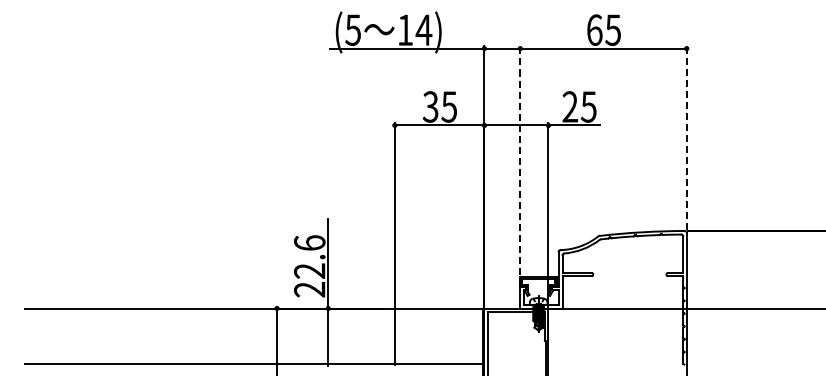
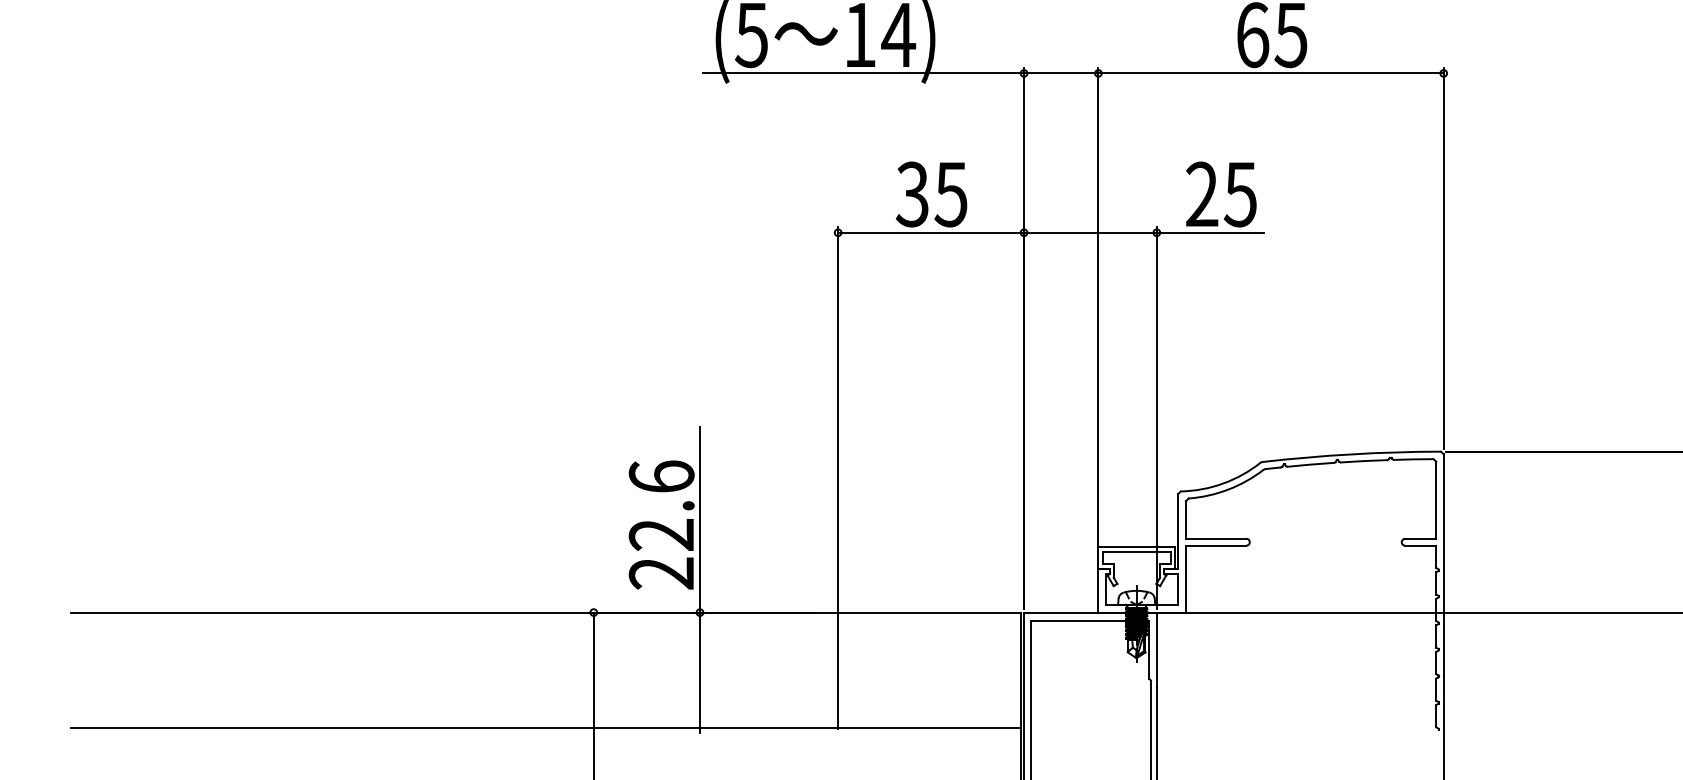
line: (686, 137) -> (1443, 257), dashed -> solid
line: (520, 165) -> (1098, 315), dashed -> solid

